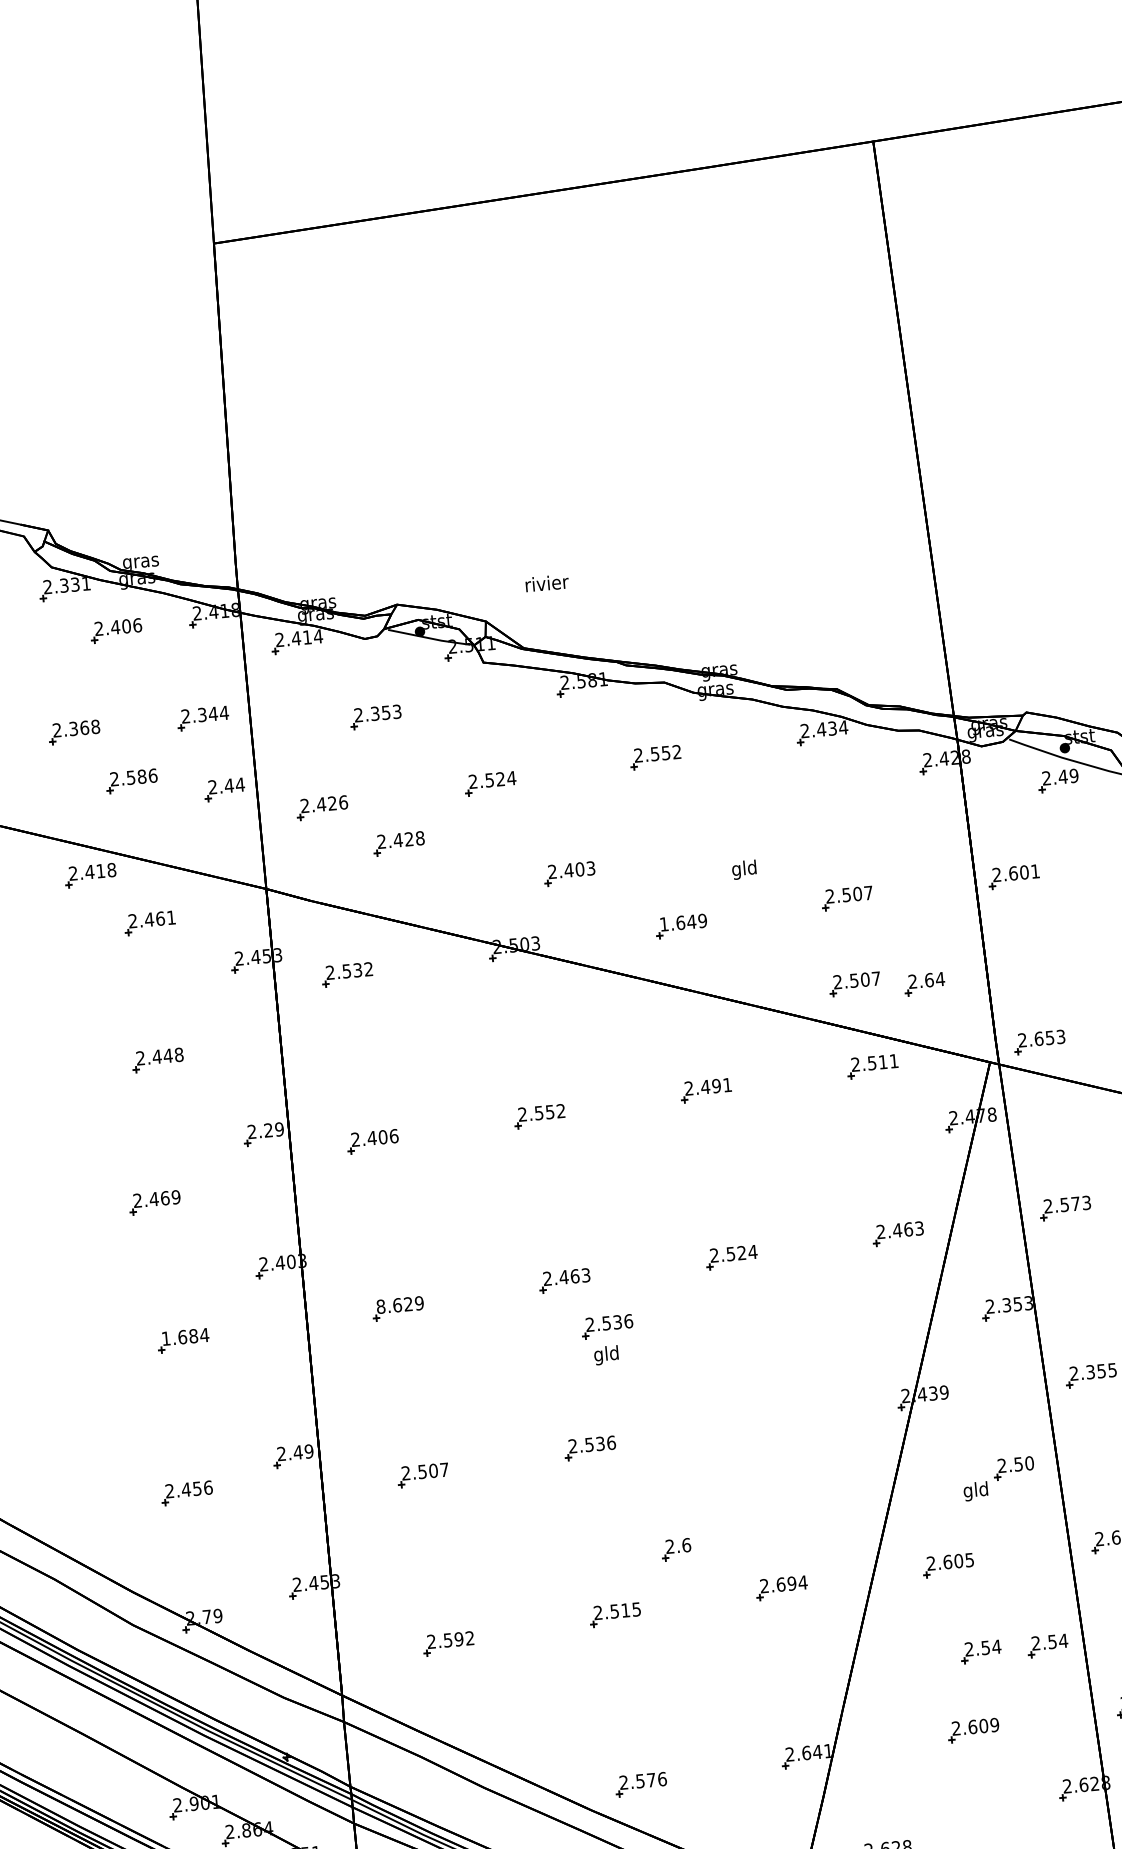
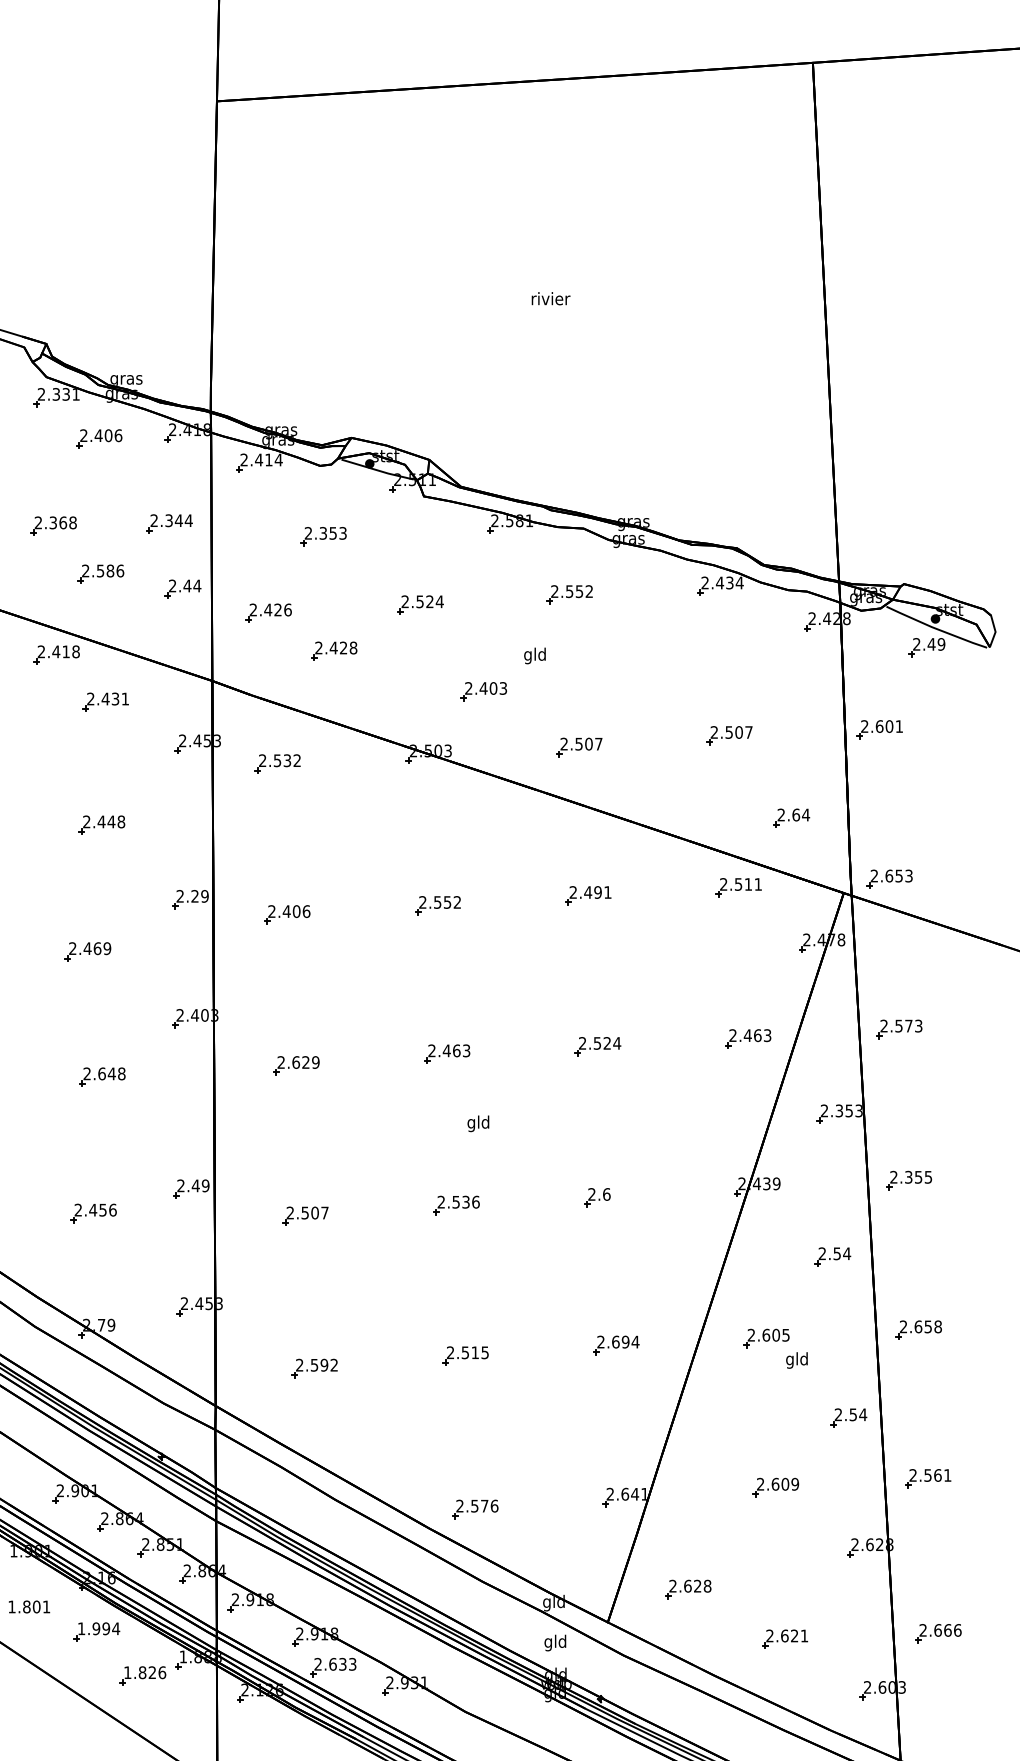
text: (546, 583) -> (550, 298), moved
text: (743, 869) -> (534, 655), moved
text: (160, 918) -> (115, 698), 2.461 -> 2.431
text: (683, 921) -> (581, 743), 1.649 -> 2.507
part: (854, 983) -> (729, 812), removed
text: (381, 1306) -> (281, 1062), 8.629 -> 2.629
part: (607, 1326) -> (481, 1098), removed
text: (185, 1336) -> (104, 1073), 1.684 -> 2.648
text: (1030, 1463) -> (847, 1253), 2.50 -> 2.54
text: (975, 1491) -> (796, 1360), moved
part: (676, 1549) -> (597, 1197), moved
part: (980, 1651) -> (788, 1417), removed

